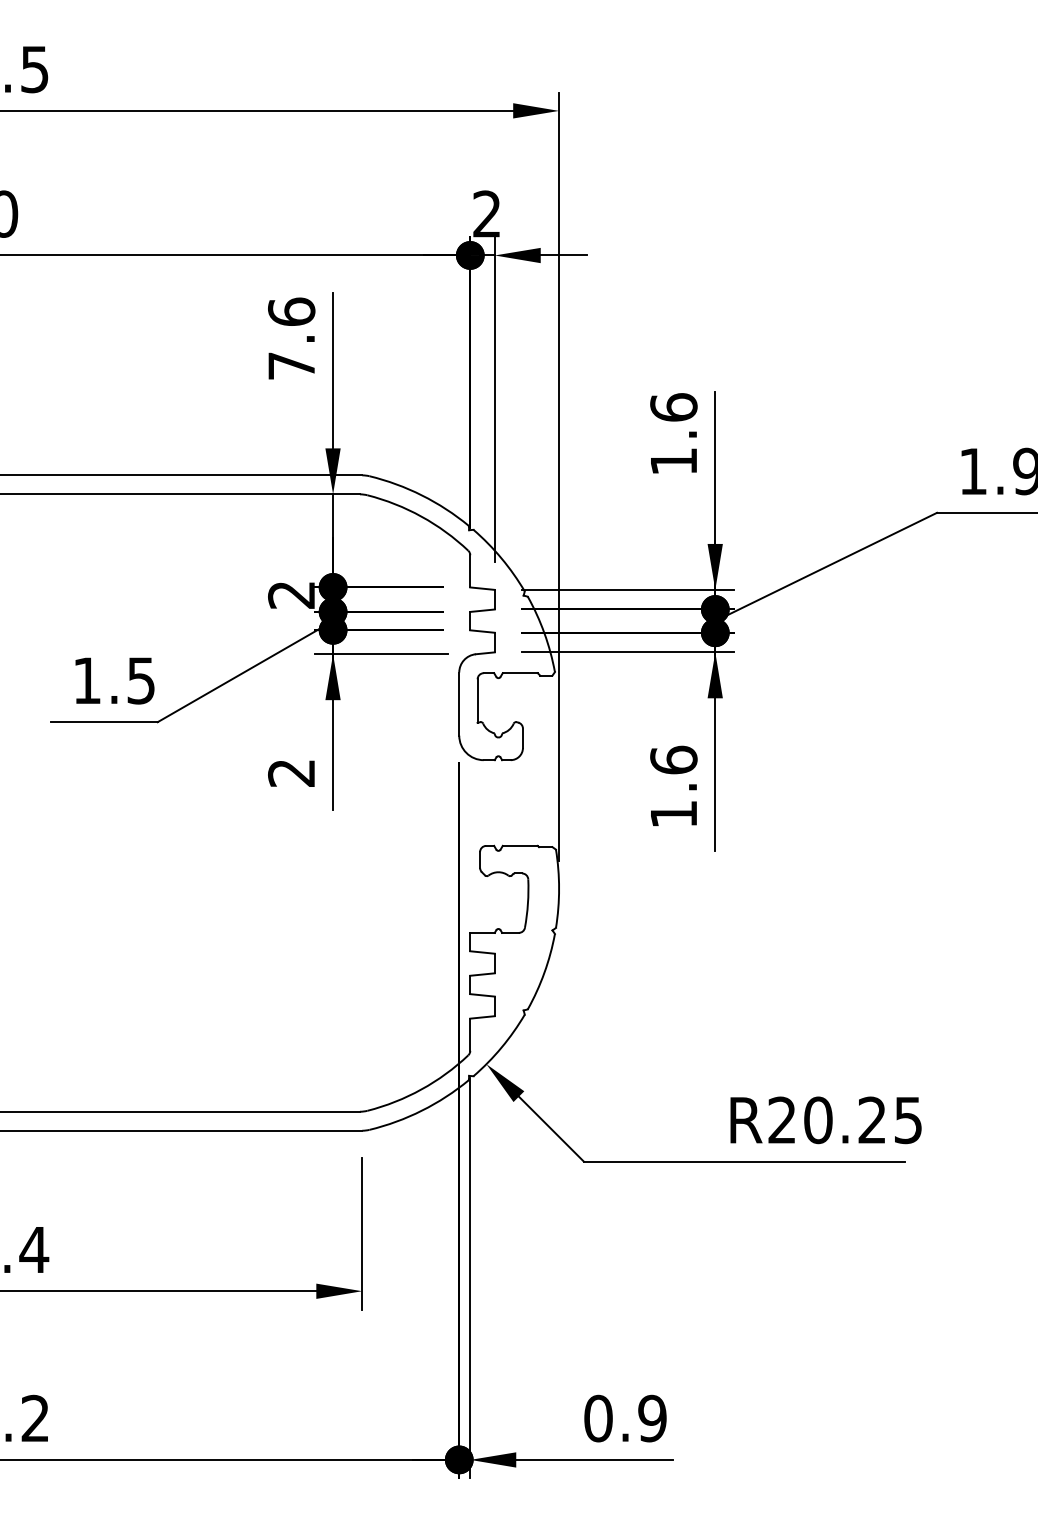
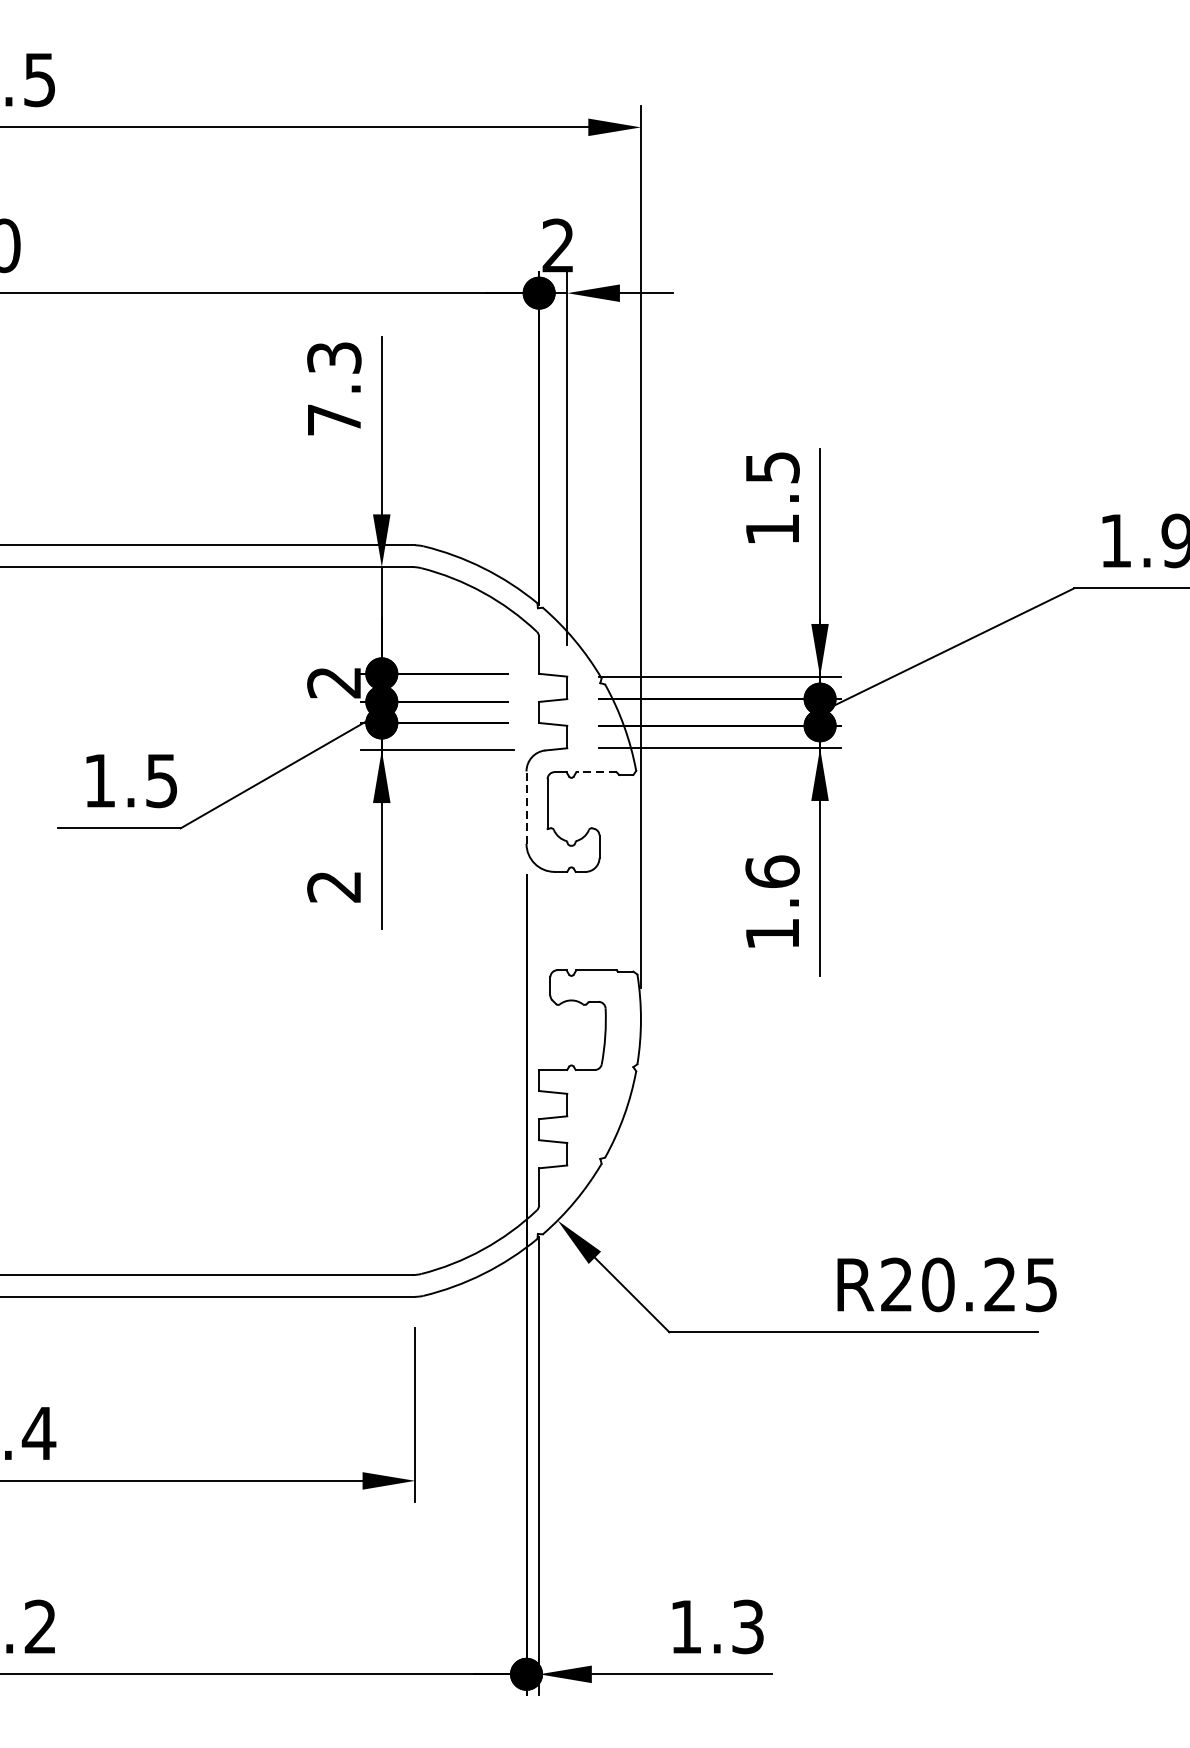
text: (291, 311) -> (334, 357), 7.6 -> 7.3
text: (673, 407) -> (772, 467), 1.6 -> 1.5
line: (520, 673) -> (596, 772), solid -> dashed
line: (459, 704) -> (526, 808), solid -> dashed
text: (625, 1418) -> (717, 1626), 0.9 -> 1.3

